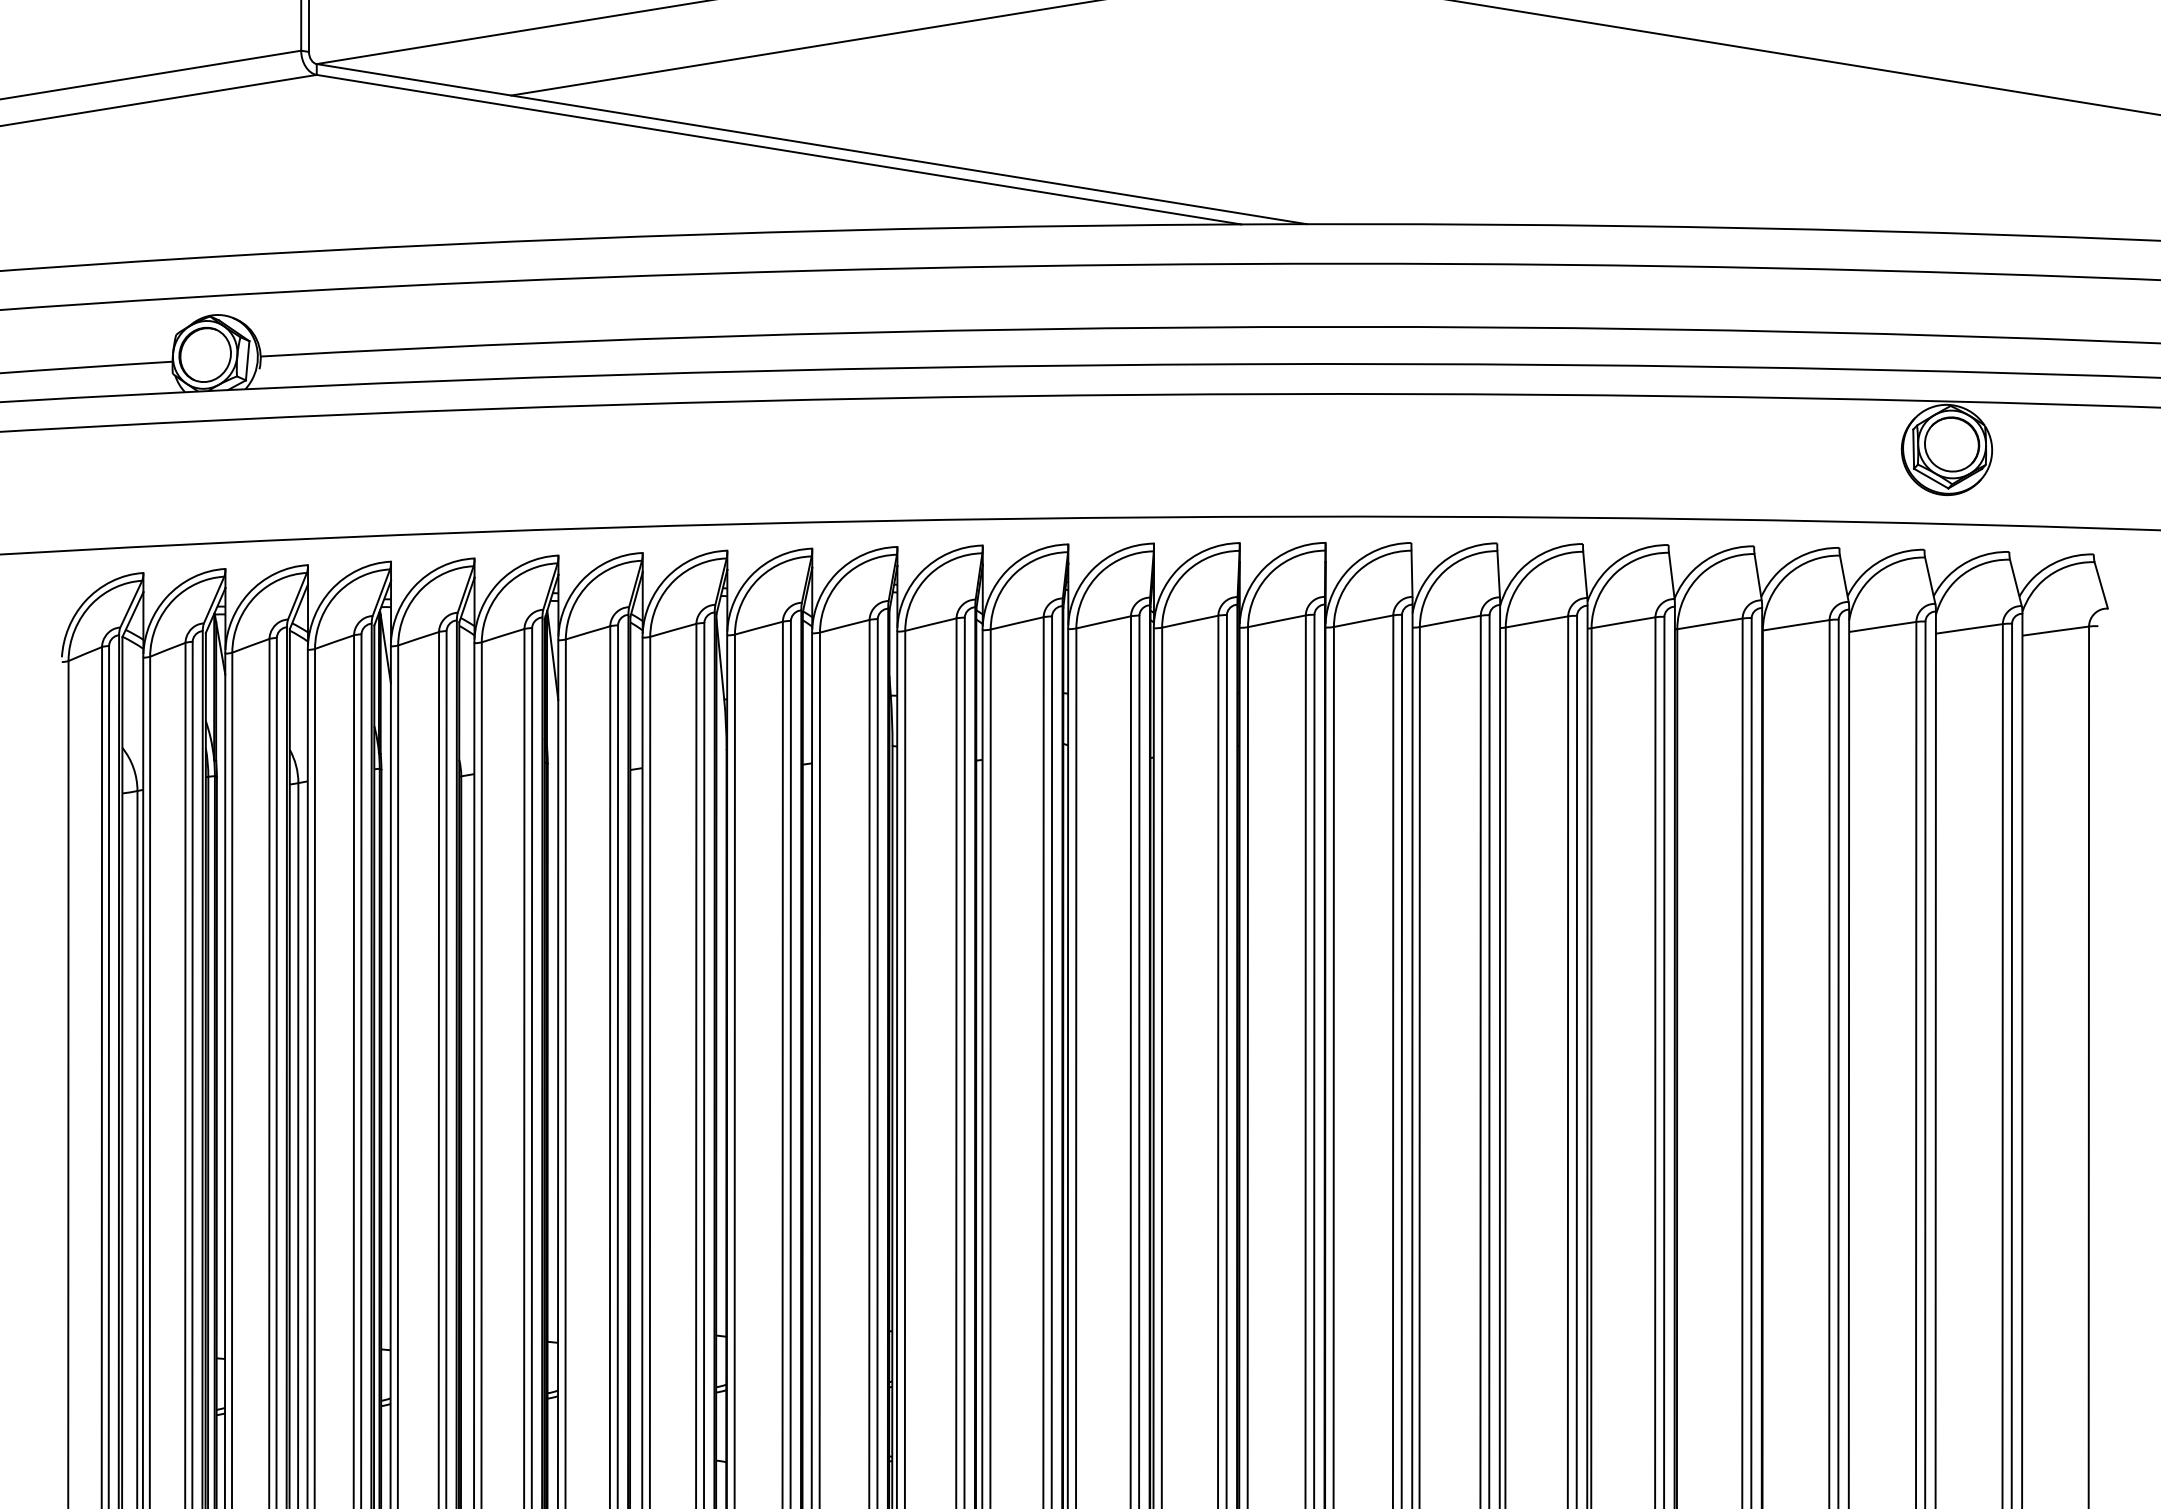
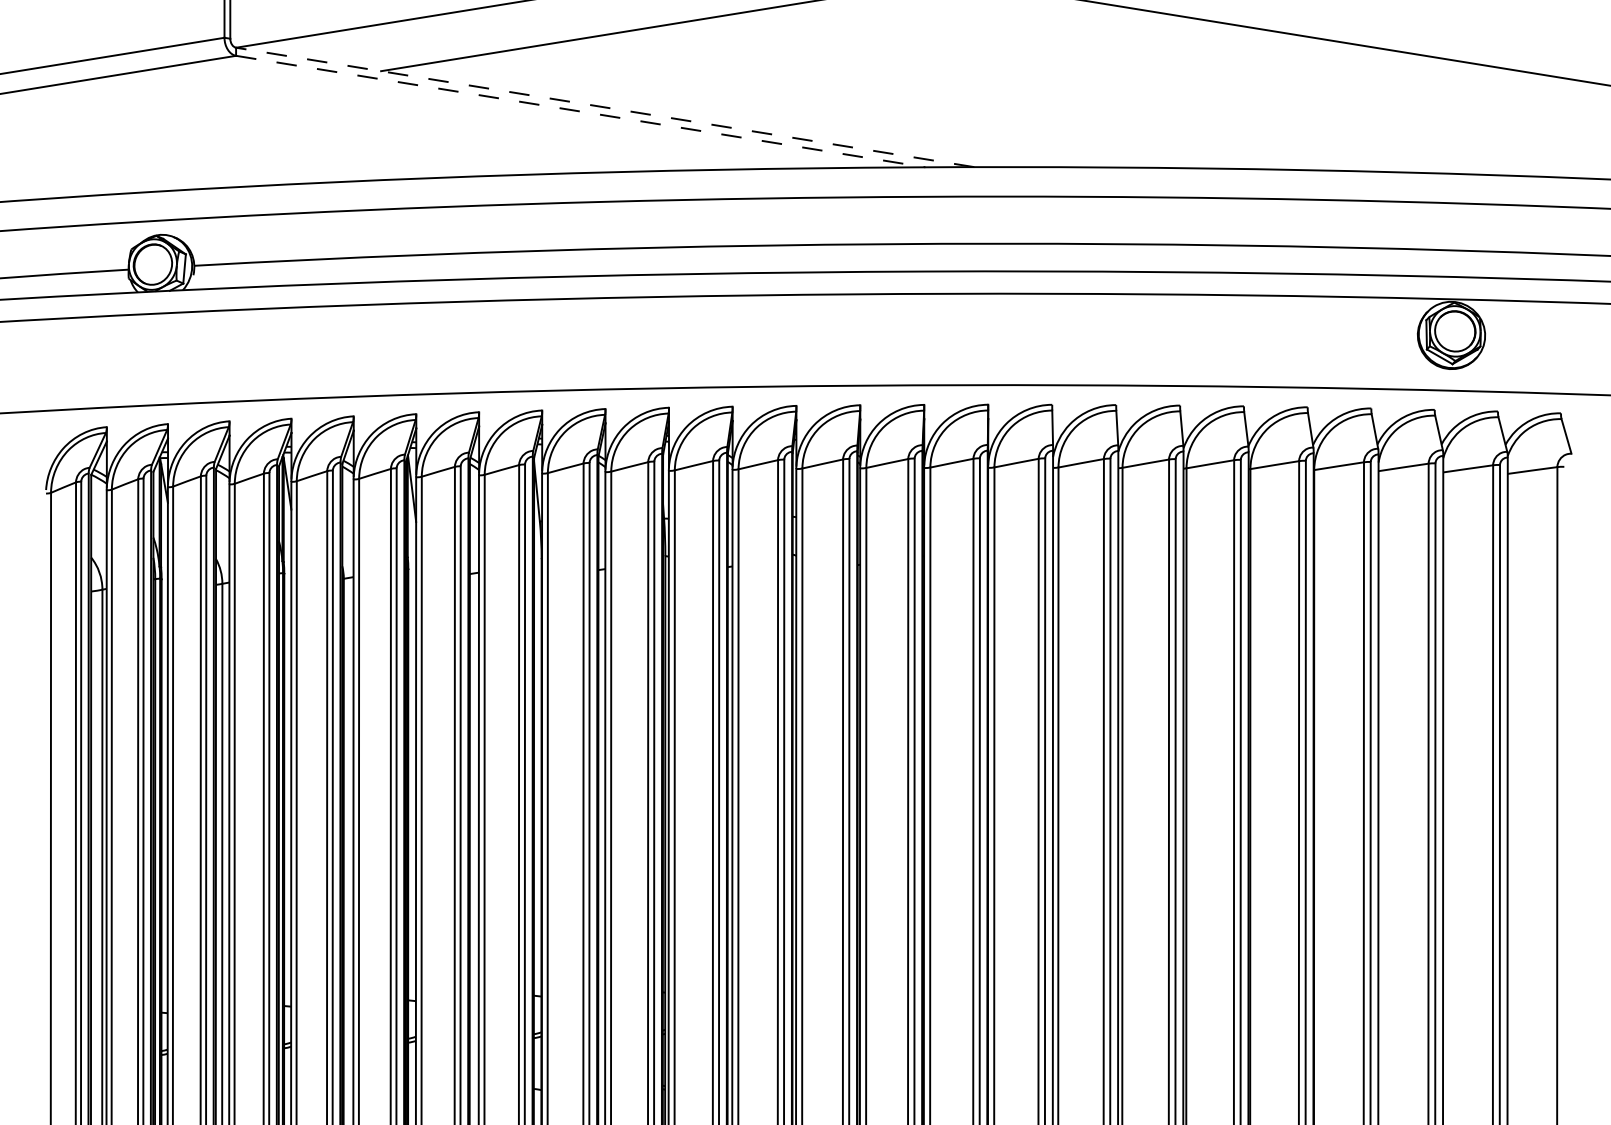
line: (812, 144) -> (605, 107), solid -> dashed
line: (780, 149) -> (581, 111), solid -> dashed

